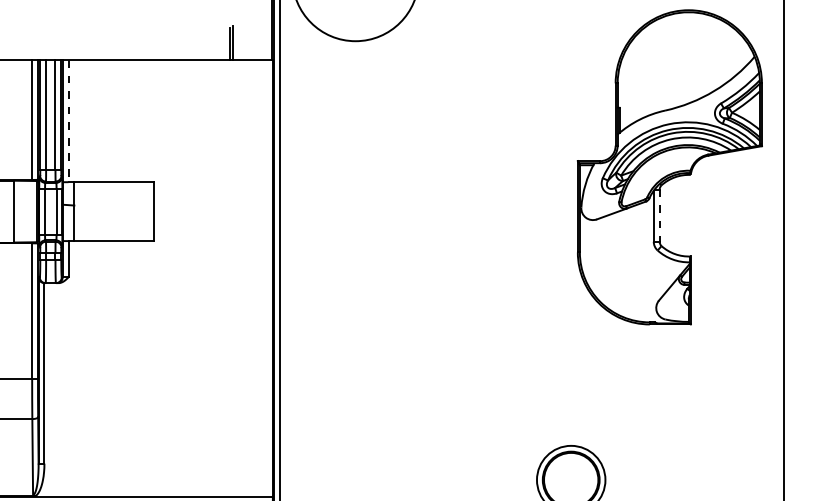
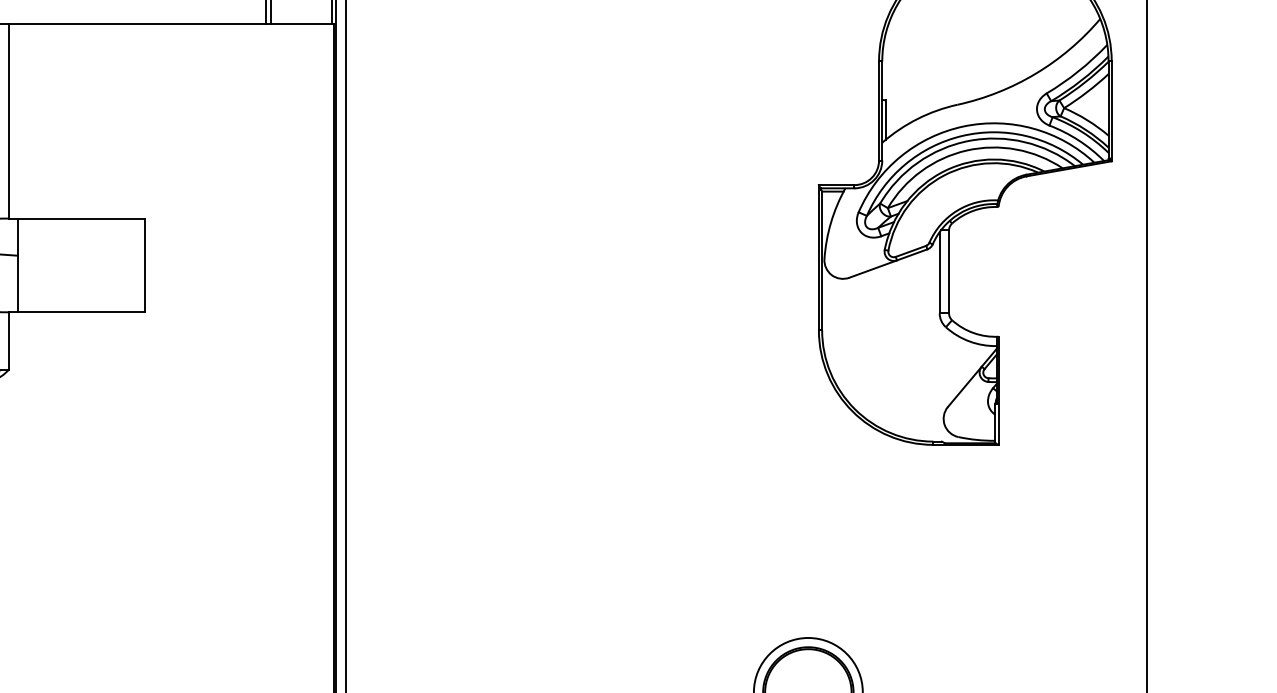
line: (68, 121) -> (8, 122), dashed -> solid
line: (659, 216) -> (948, 273), dashed -> solid

